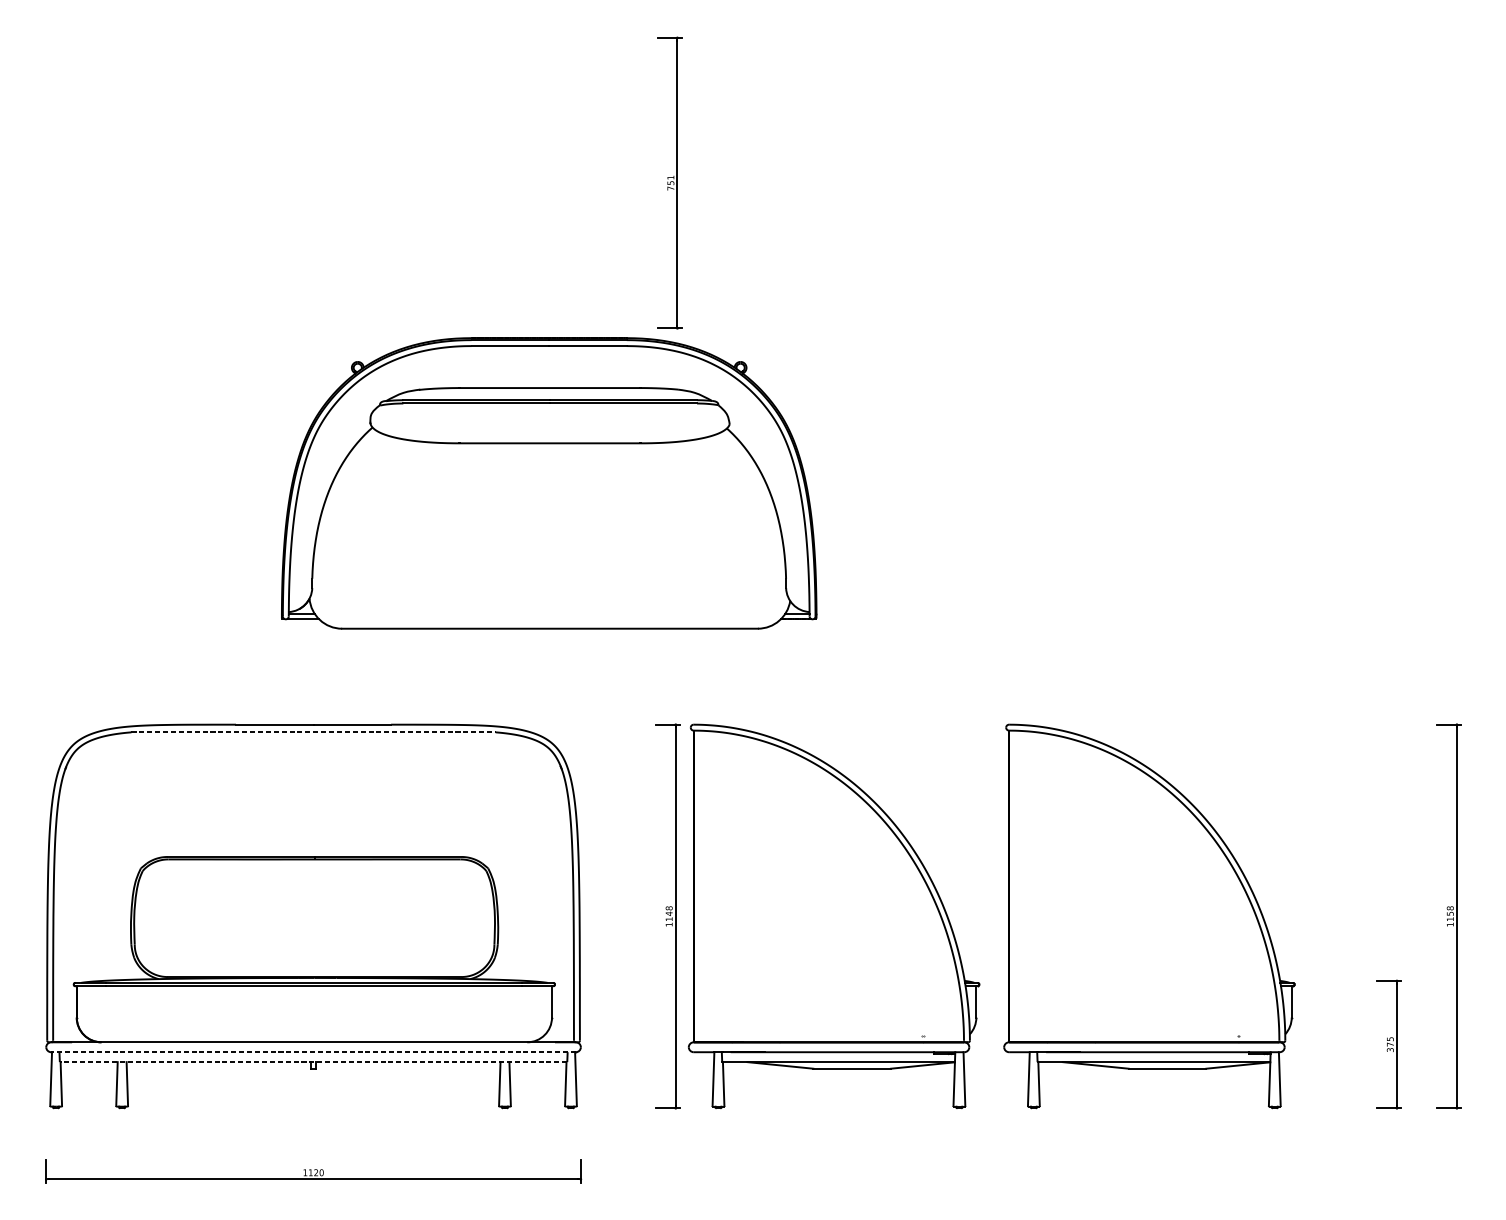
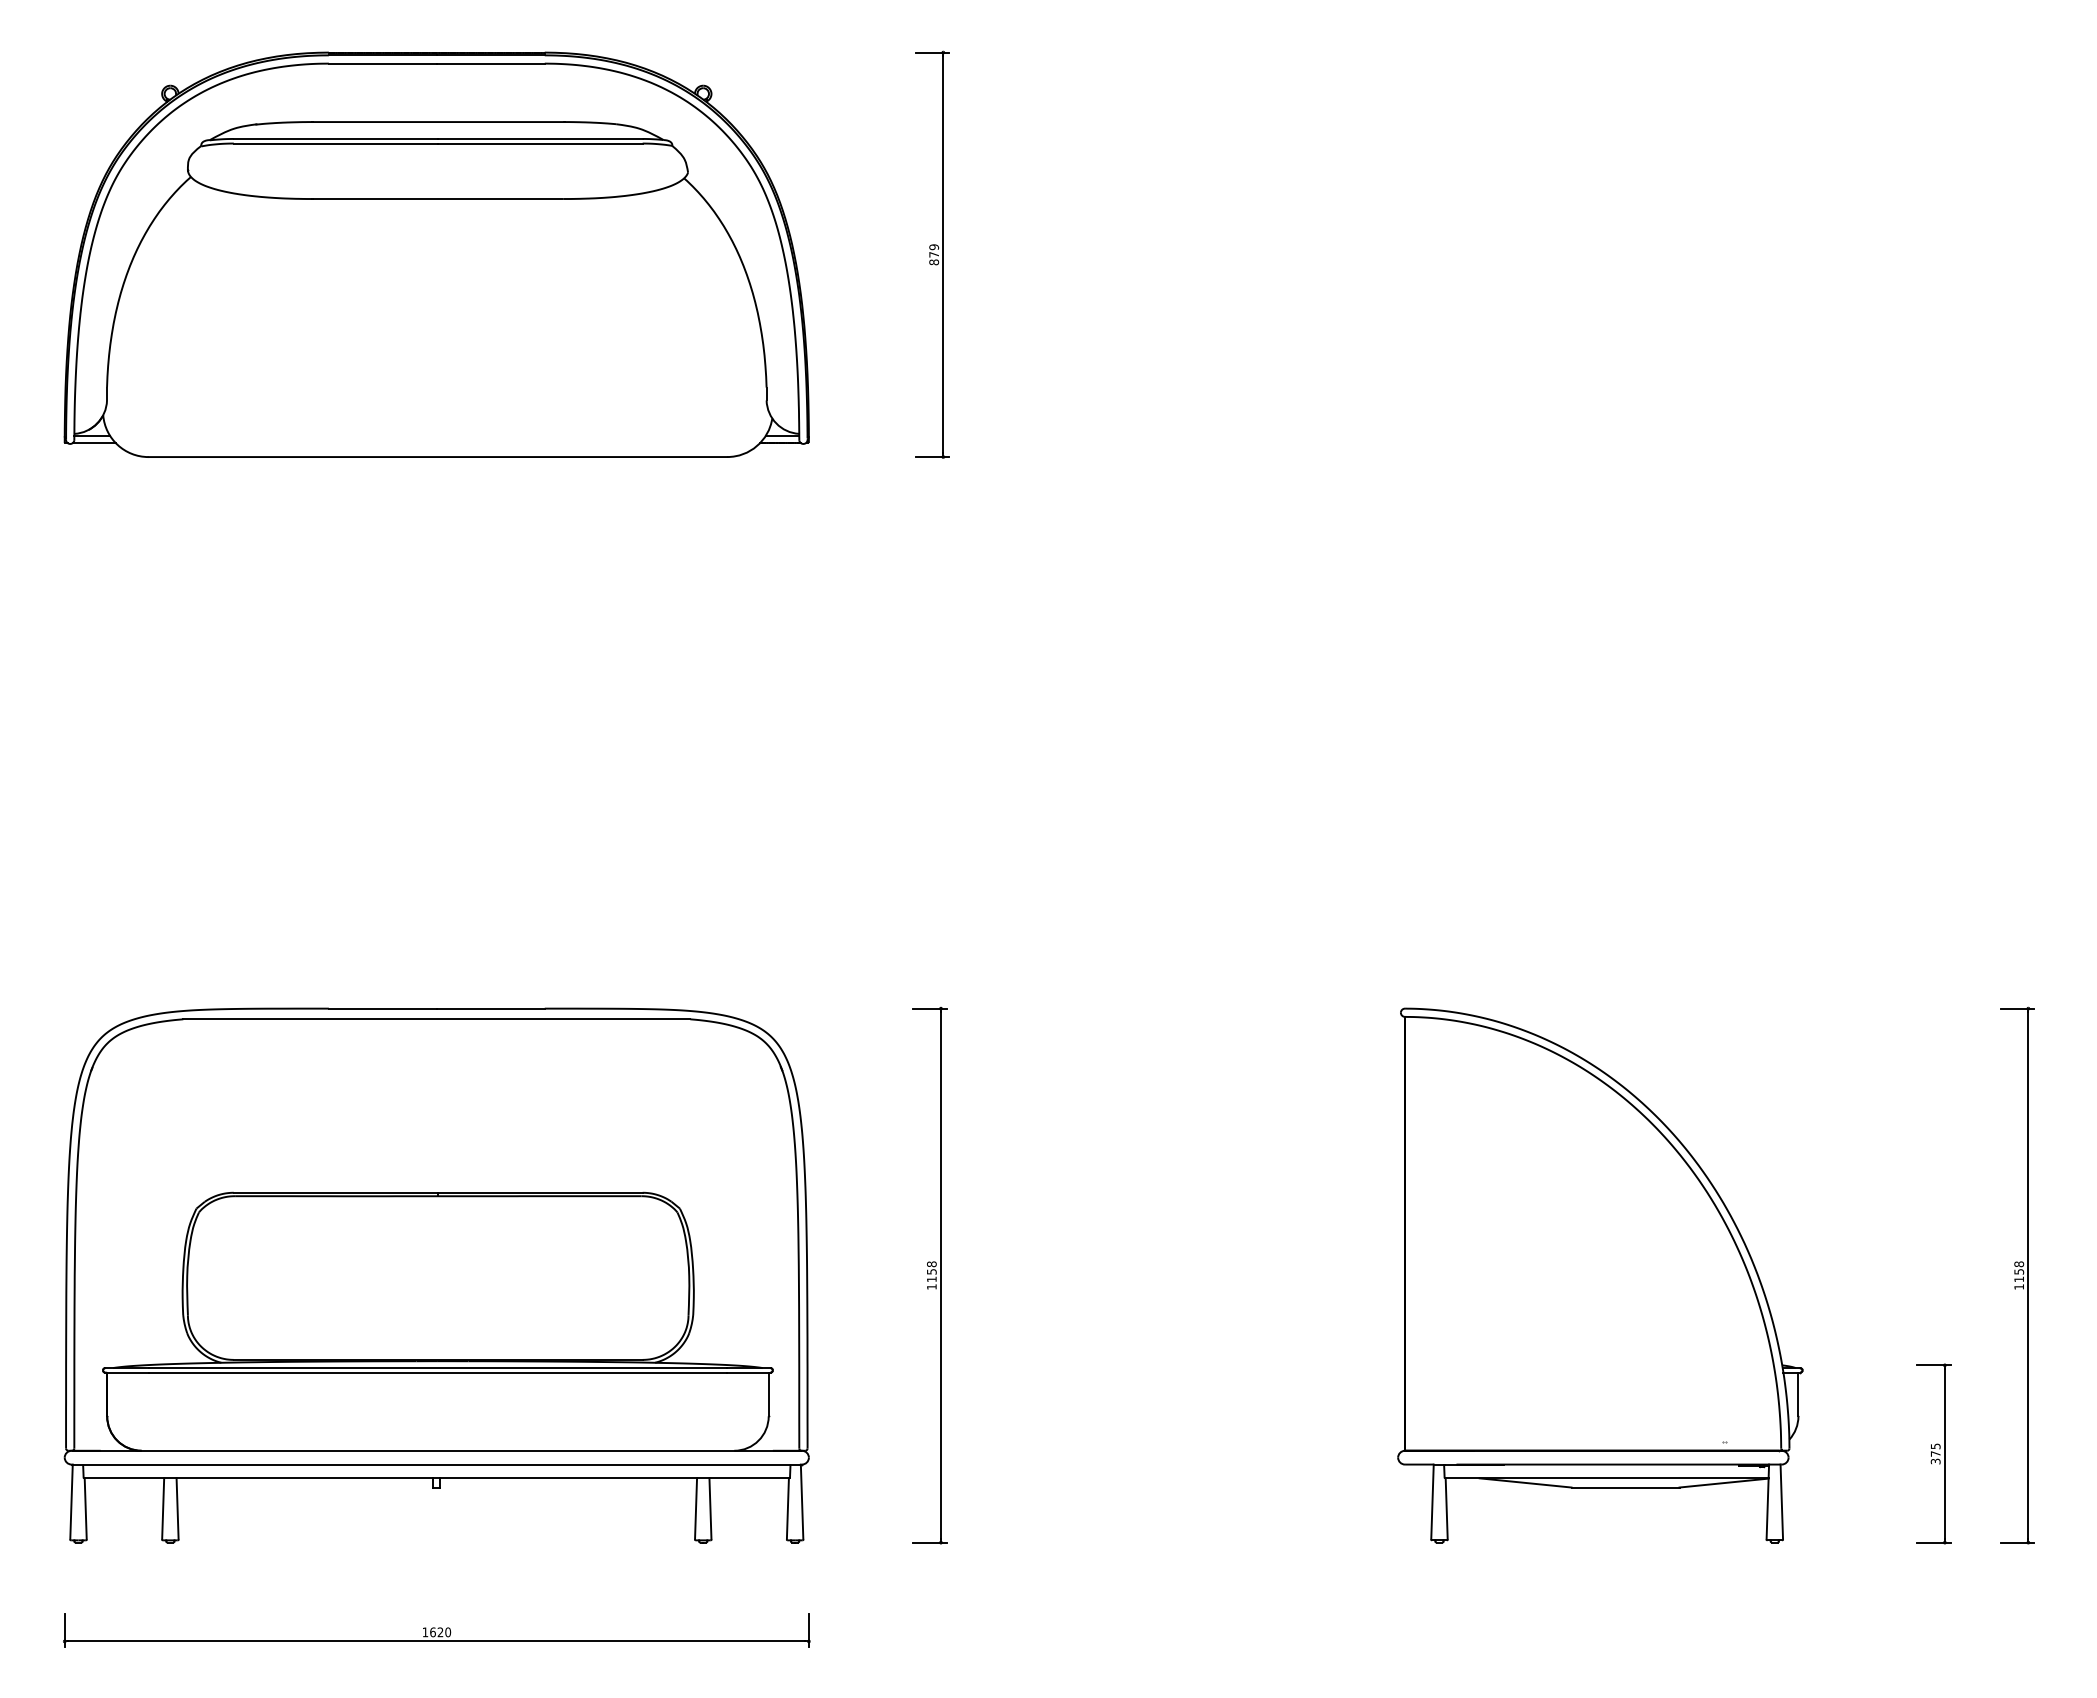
text: (671, 182) -> (934, 254), 751 -> 879
part: (548, 483) -> (436, 254), moved
line: (314, 732) -> (437, 1019), dashed -> solid
text: (668, 913) -> (931, 1271), 1148 -> 1158
part: (834, 916) -> (1161, 1275), removed
line: (313, 1052) -> (436, 1464), dashed -> solid
line: (313, 1062) -> (436, 1478), dashed -> solid
text: (310, 1172) -> (432, 1632), 1120 -> 1620

